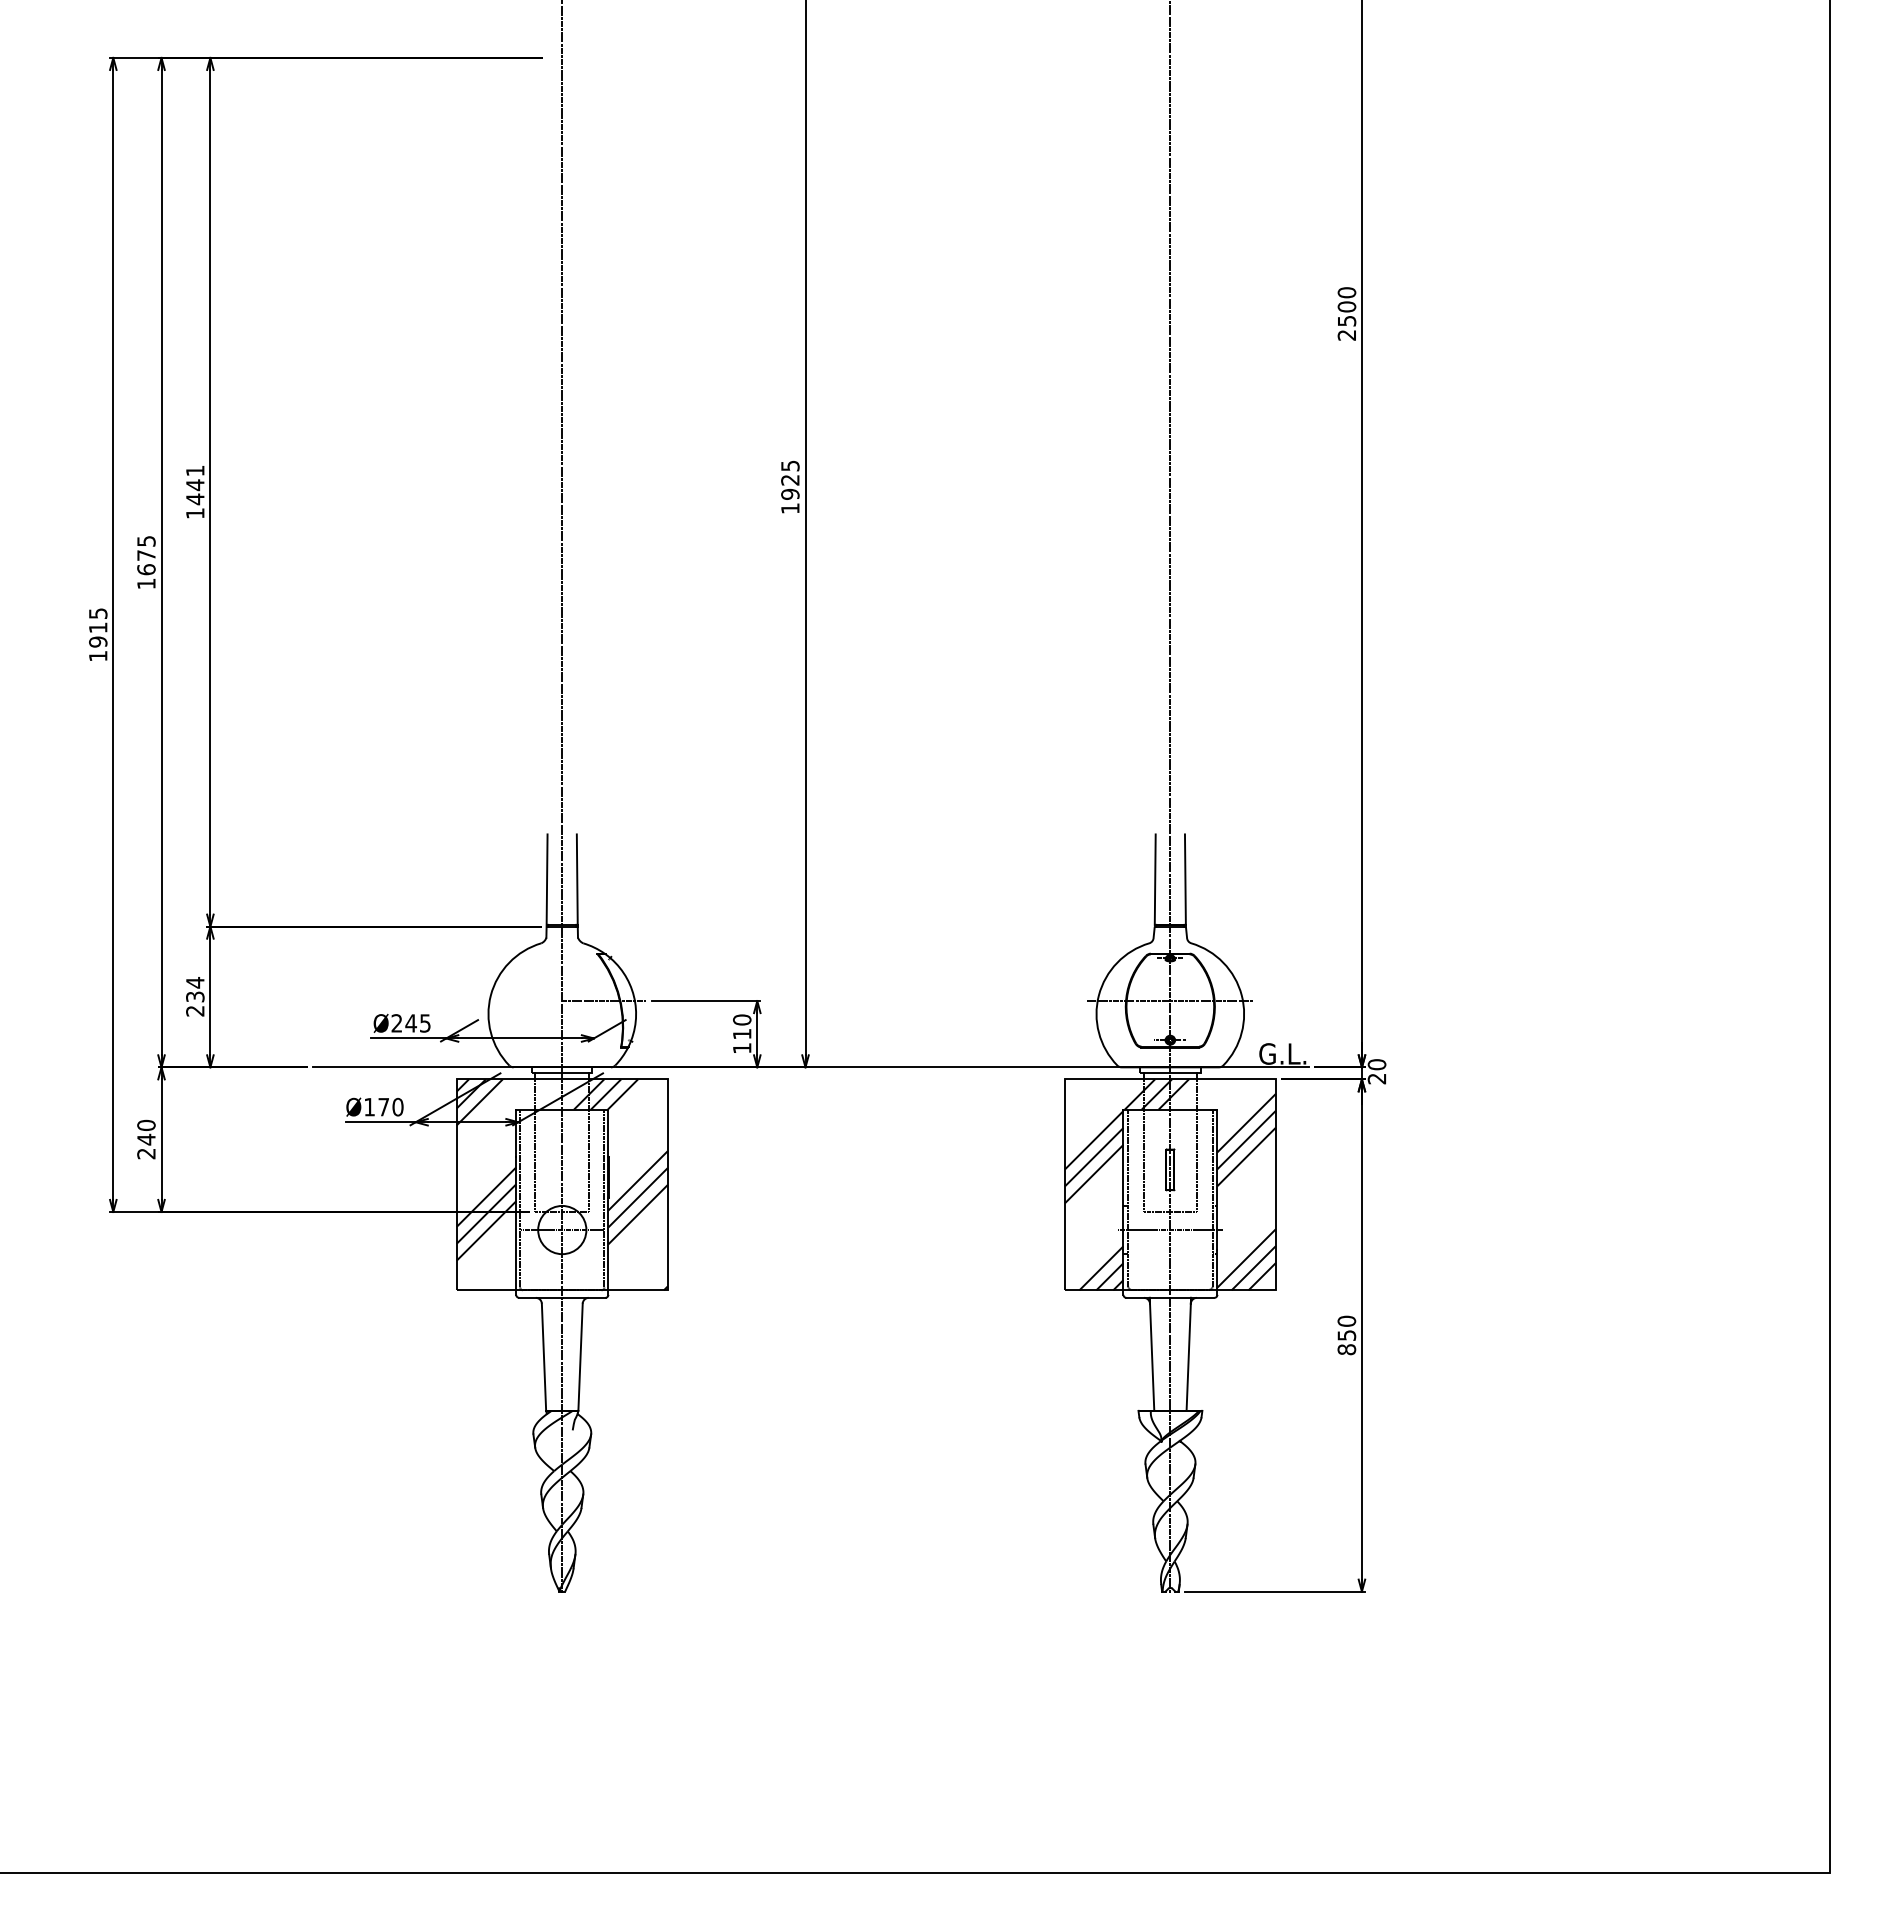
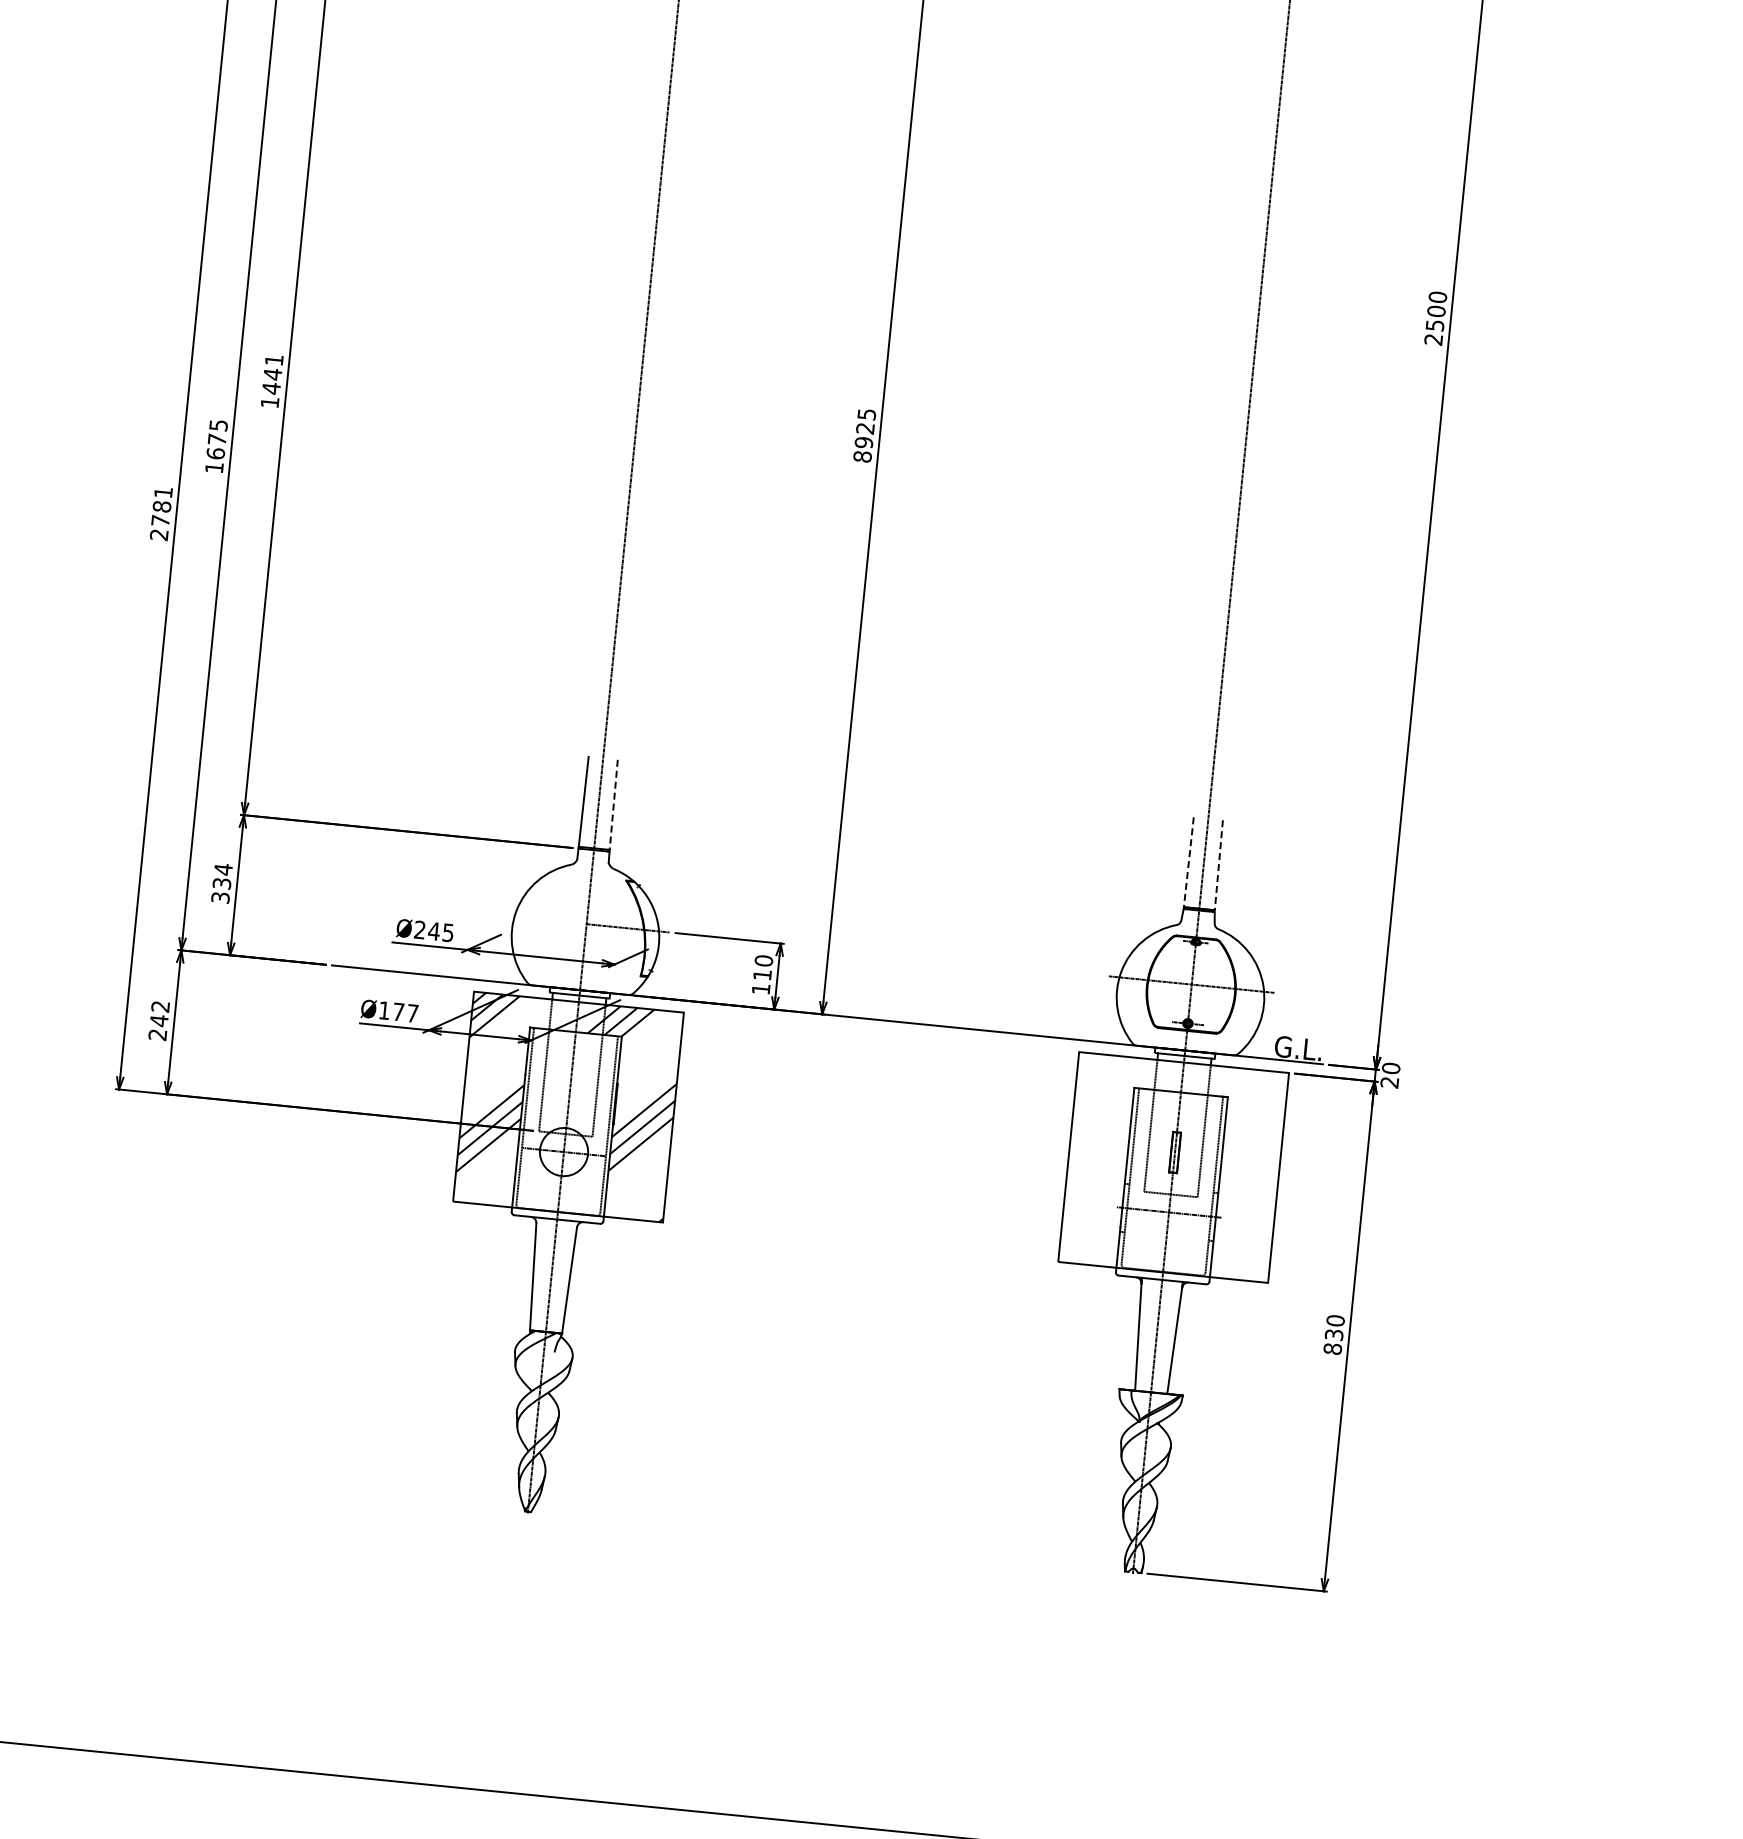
text: (790, 508) -> (862, 456), 1925 -> 8925
text: (98, 634) -> (161, 513), 1915 -> 2781
line: (577, 880) -> (613, 805), solid -> dashed
line: (1155, 880) -> (1189, 863), solid -> dashed
line: (1185, 880) -> (1218, 866), solid -> dashed
text: (195, 1010) -> (220, 897), 234 -> 334
text: (397, 1106) -> (412, 1012), Ø170 -> Ø177
text: (146, 1124) -> (160, 1005), 240 -> 242
hatch: (1169, 1184) -> (1172, 1167), removed
text: (1346, 1335) -> (1333, 1334), 850 -> 830

